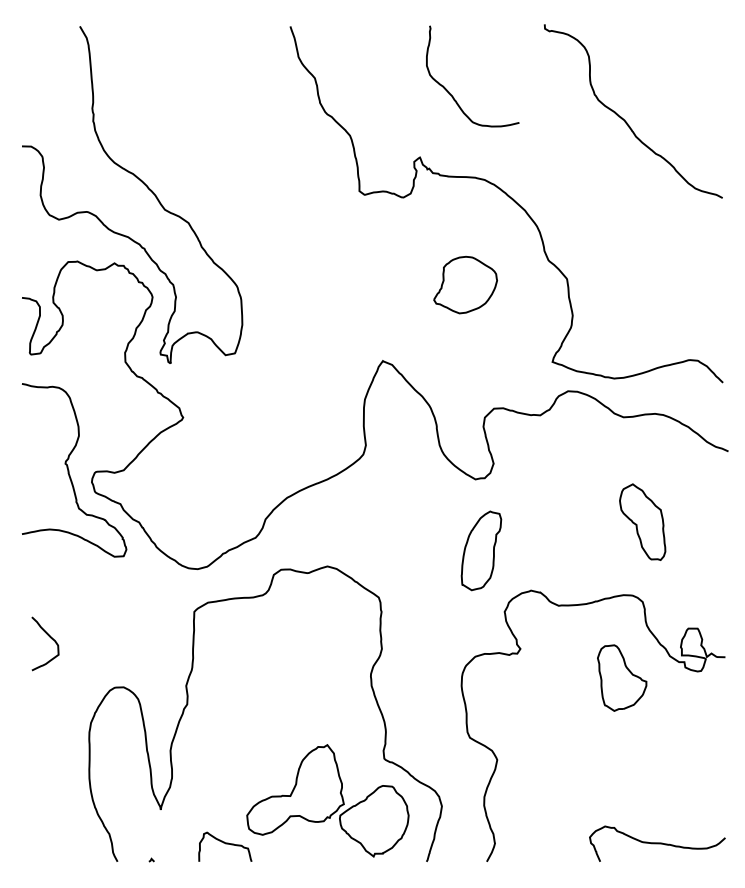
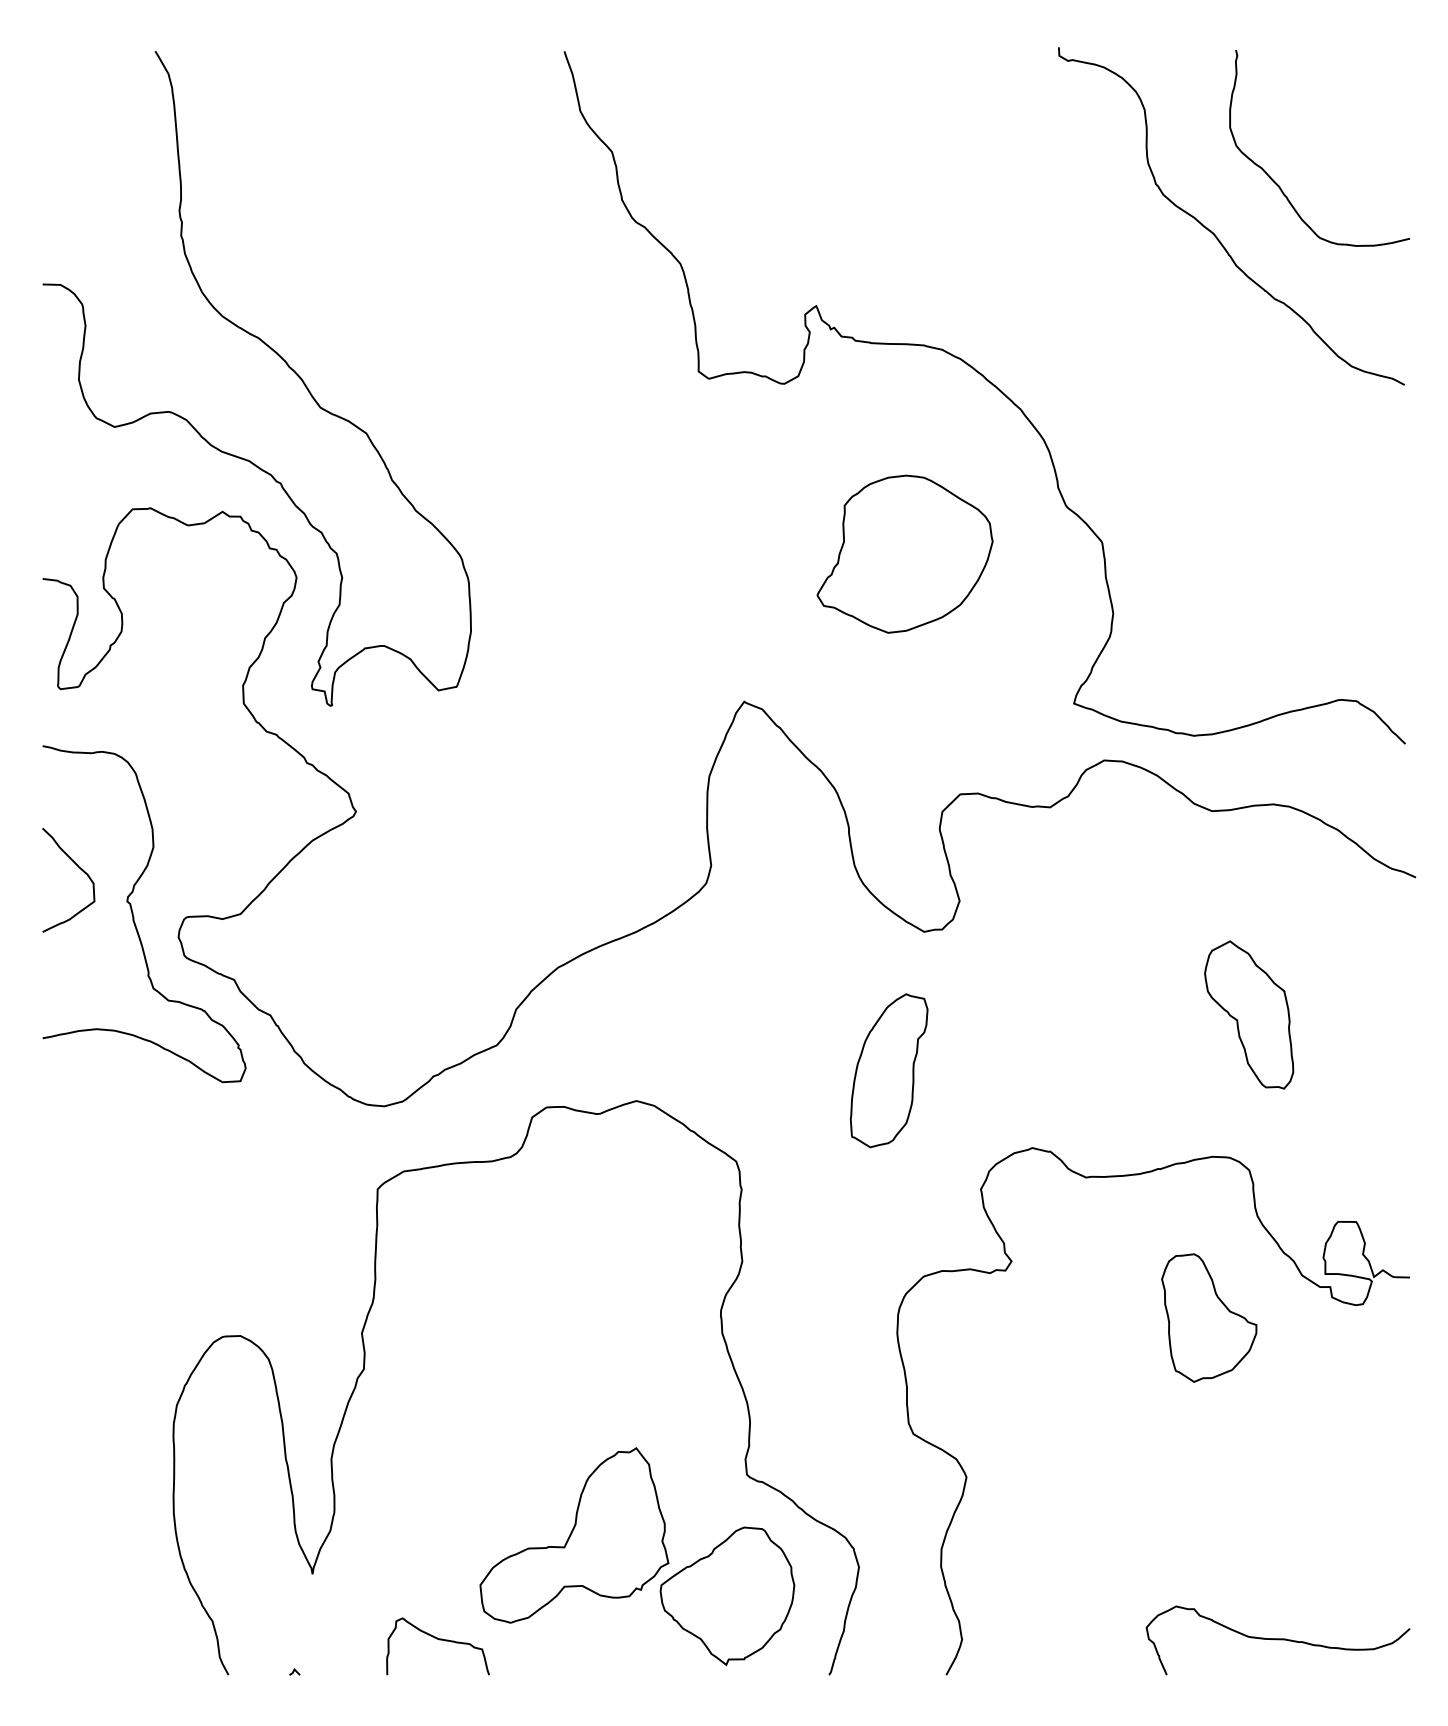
curve: (452, 95) -> (1279, 185), moved
part: (465, 284) -> (904, 552), size x1.43
part: (481, 550) -> (889, 1070), moved
curve: (50, 638) -> (78, 869), moved

